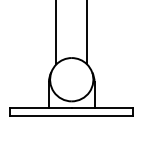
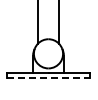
line: (73, 116) -> (49, 78), solid -> dashed

